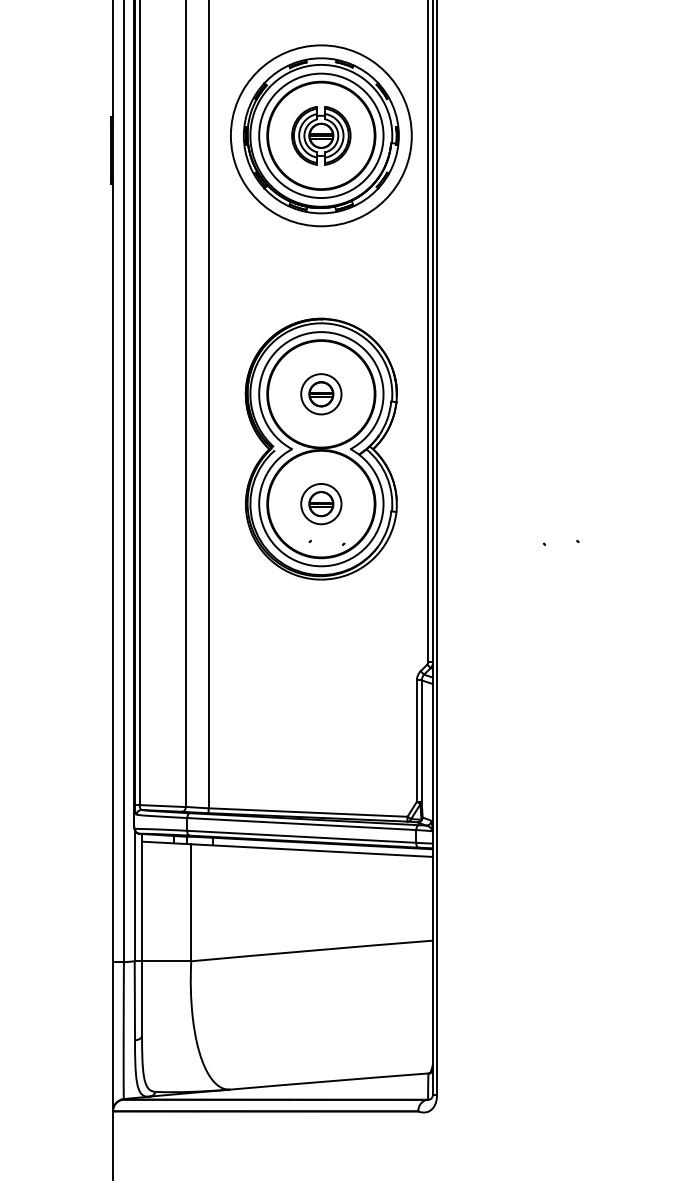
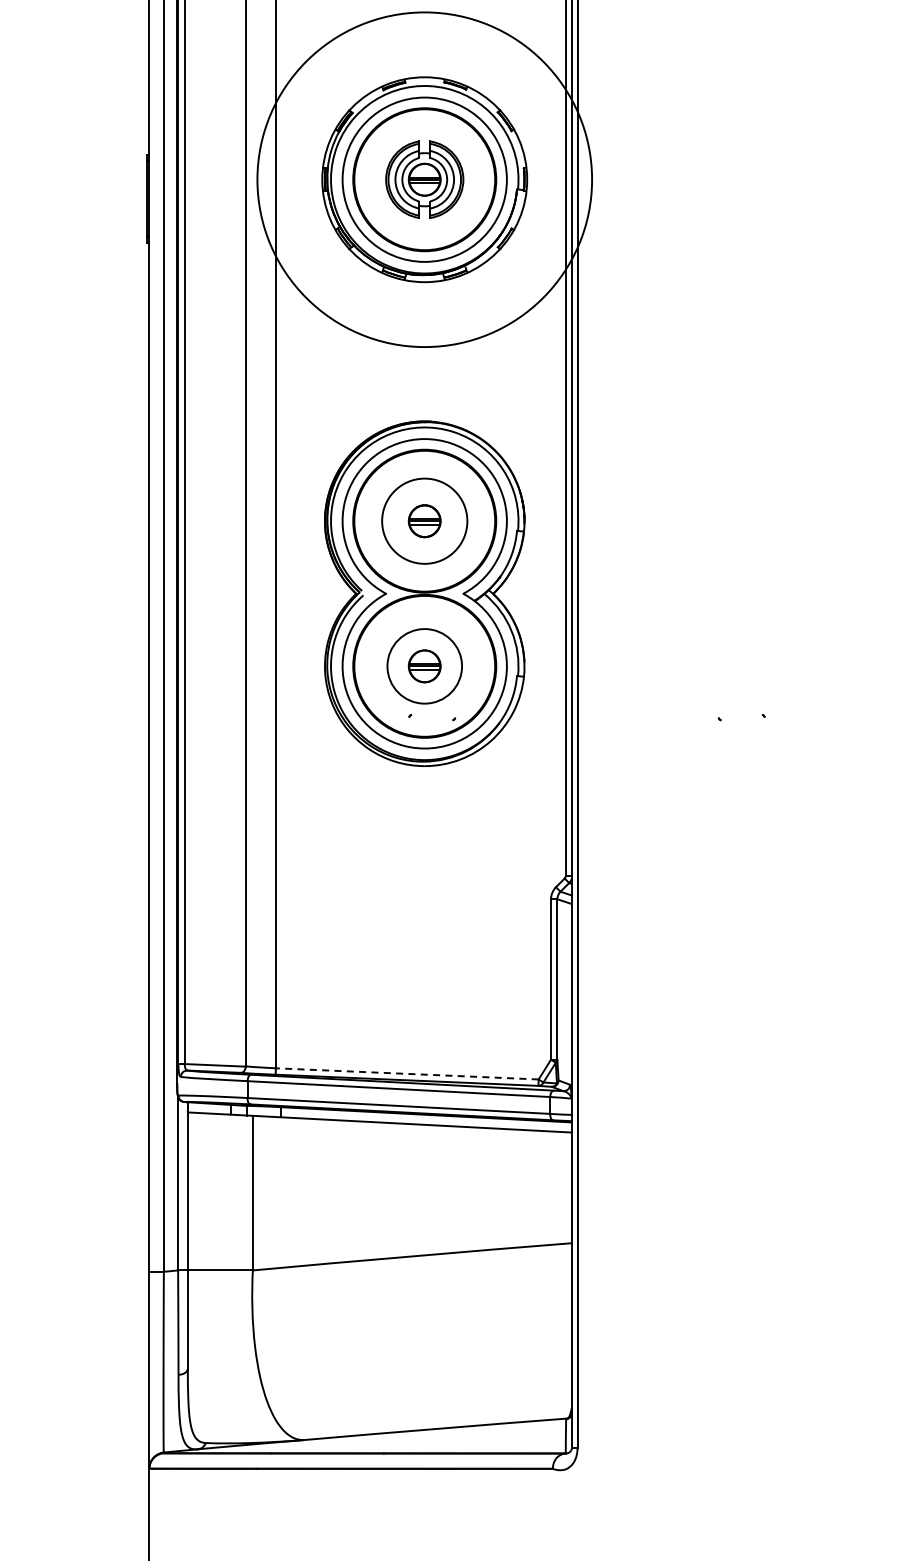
circle: (321, 135) -> (424, 179), size x1.4
circle: (321, 393) -> (424, 520), size x1.6
circle: (321, 504) -> (424, 666), size x1.4
line: (307, 812) -> (406, 1073), solid -> dashed

